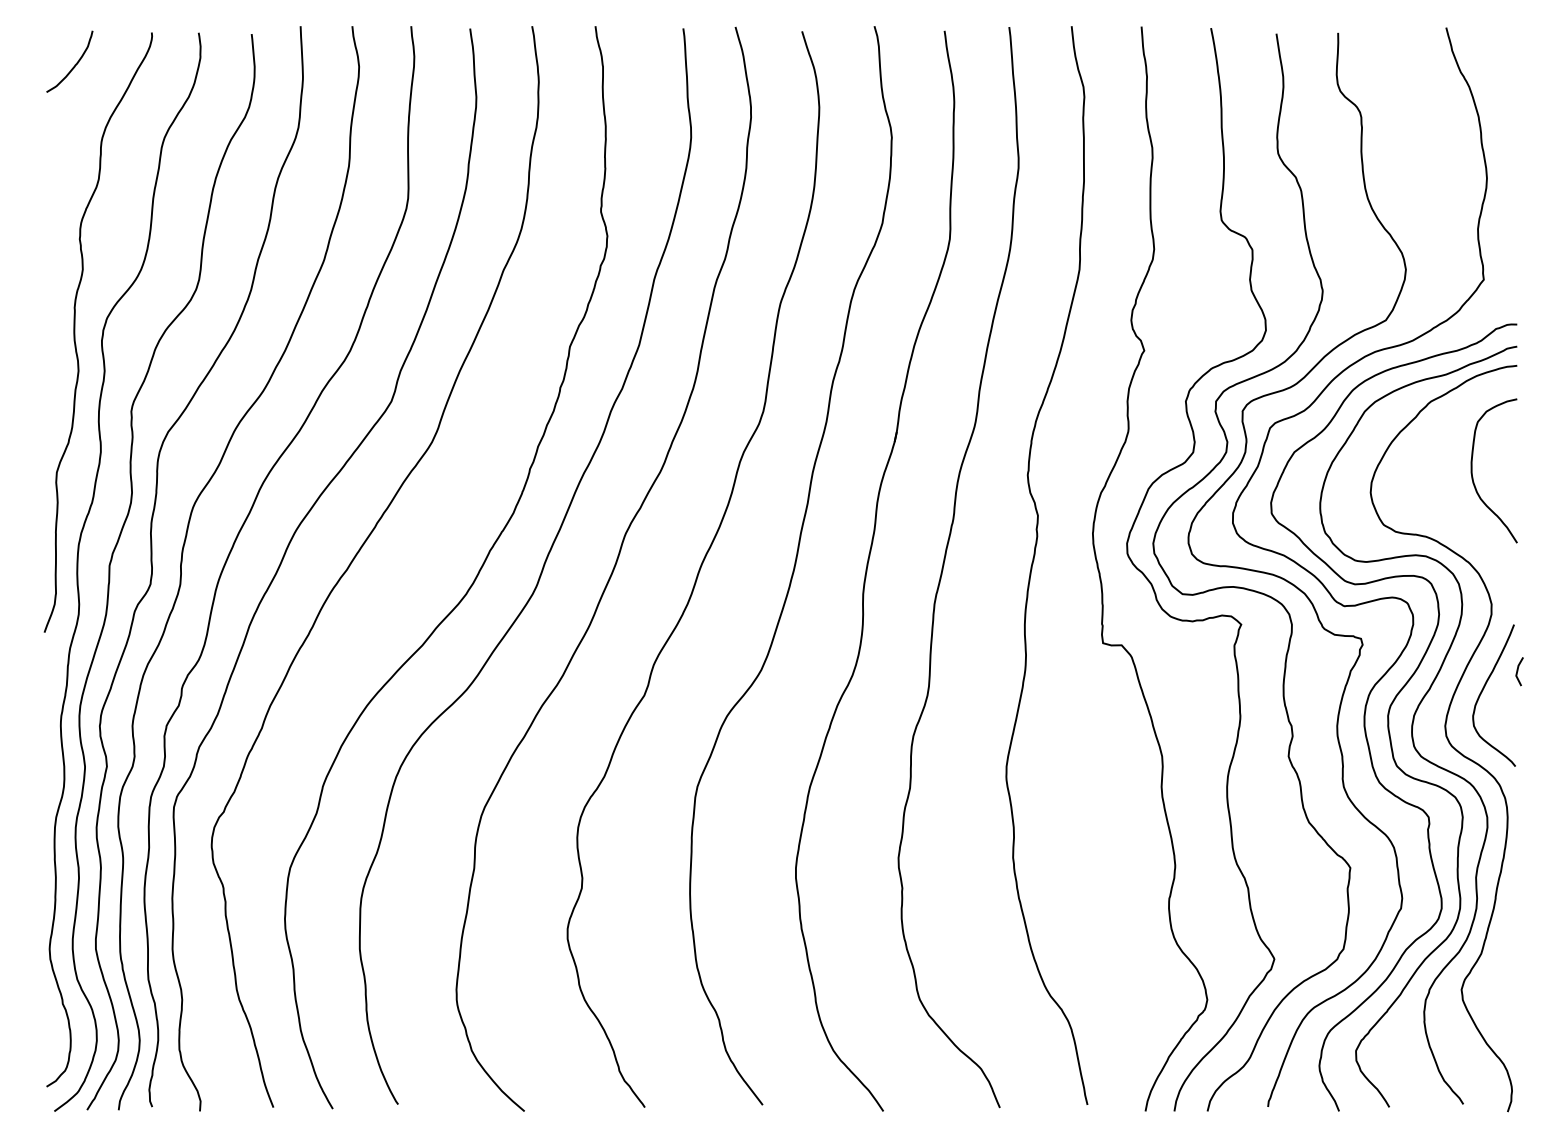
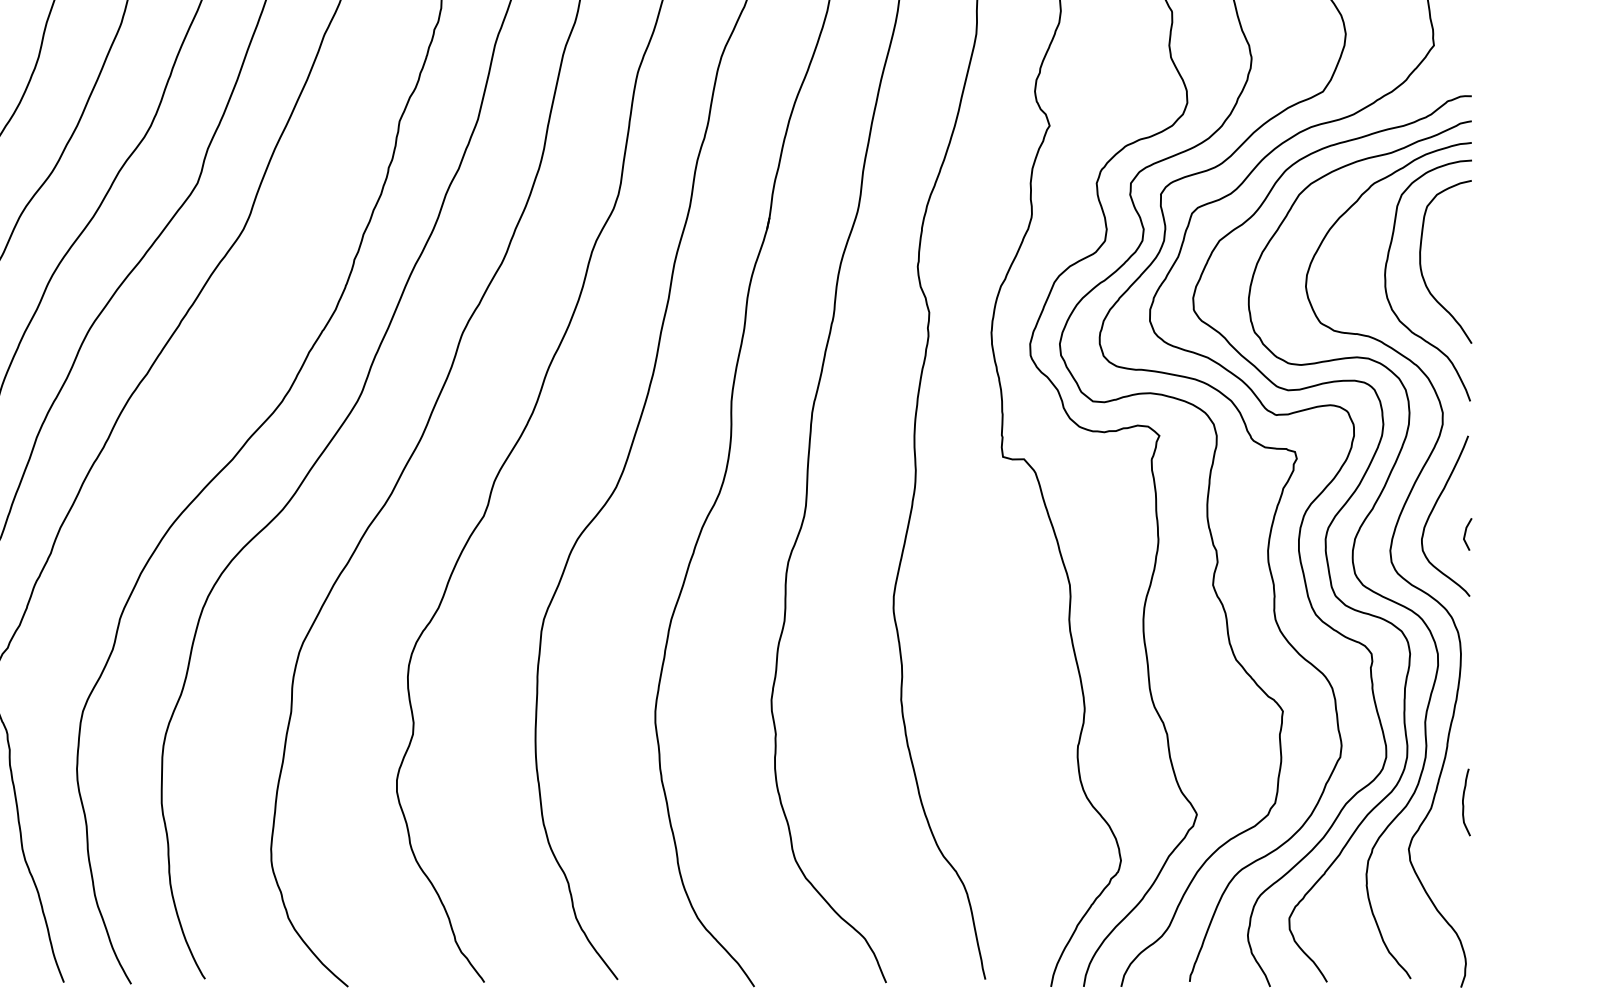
curve: (1442, 495) -> (1387, 289), added
line: (1518, 671) -> (1466, 534), moved
curve: (1510, 948) -> (1464, 802), added

